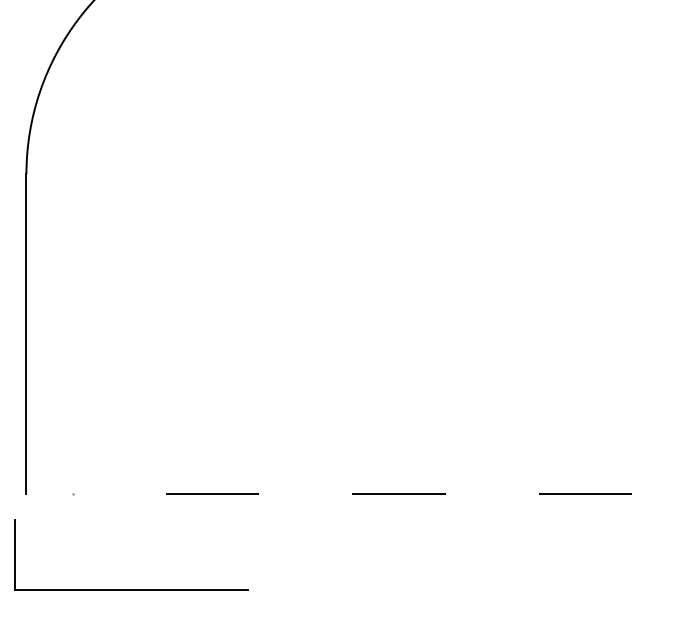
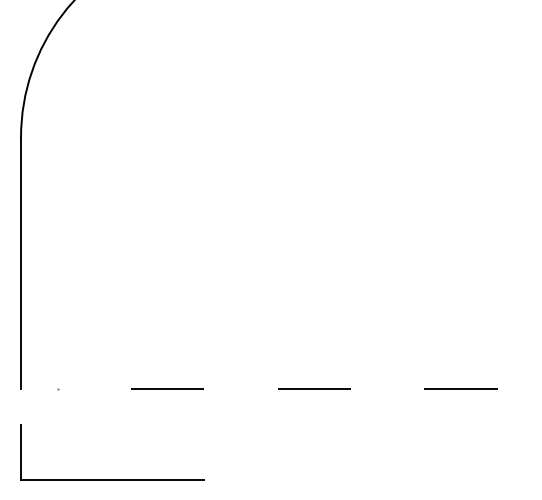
part: (131, 589) -> (112, 479), moved

